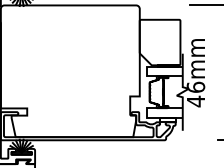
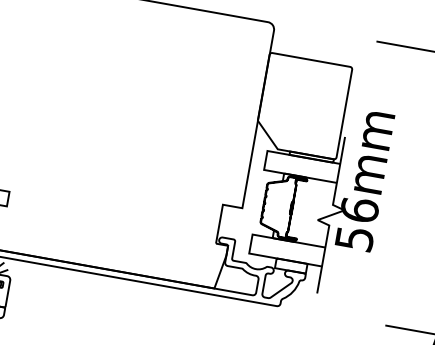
text: (196, 101) -> (355, 238), 46mm -> 56mm

